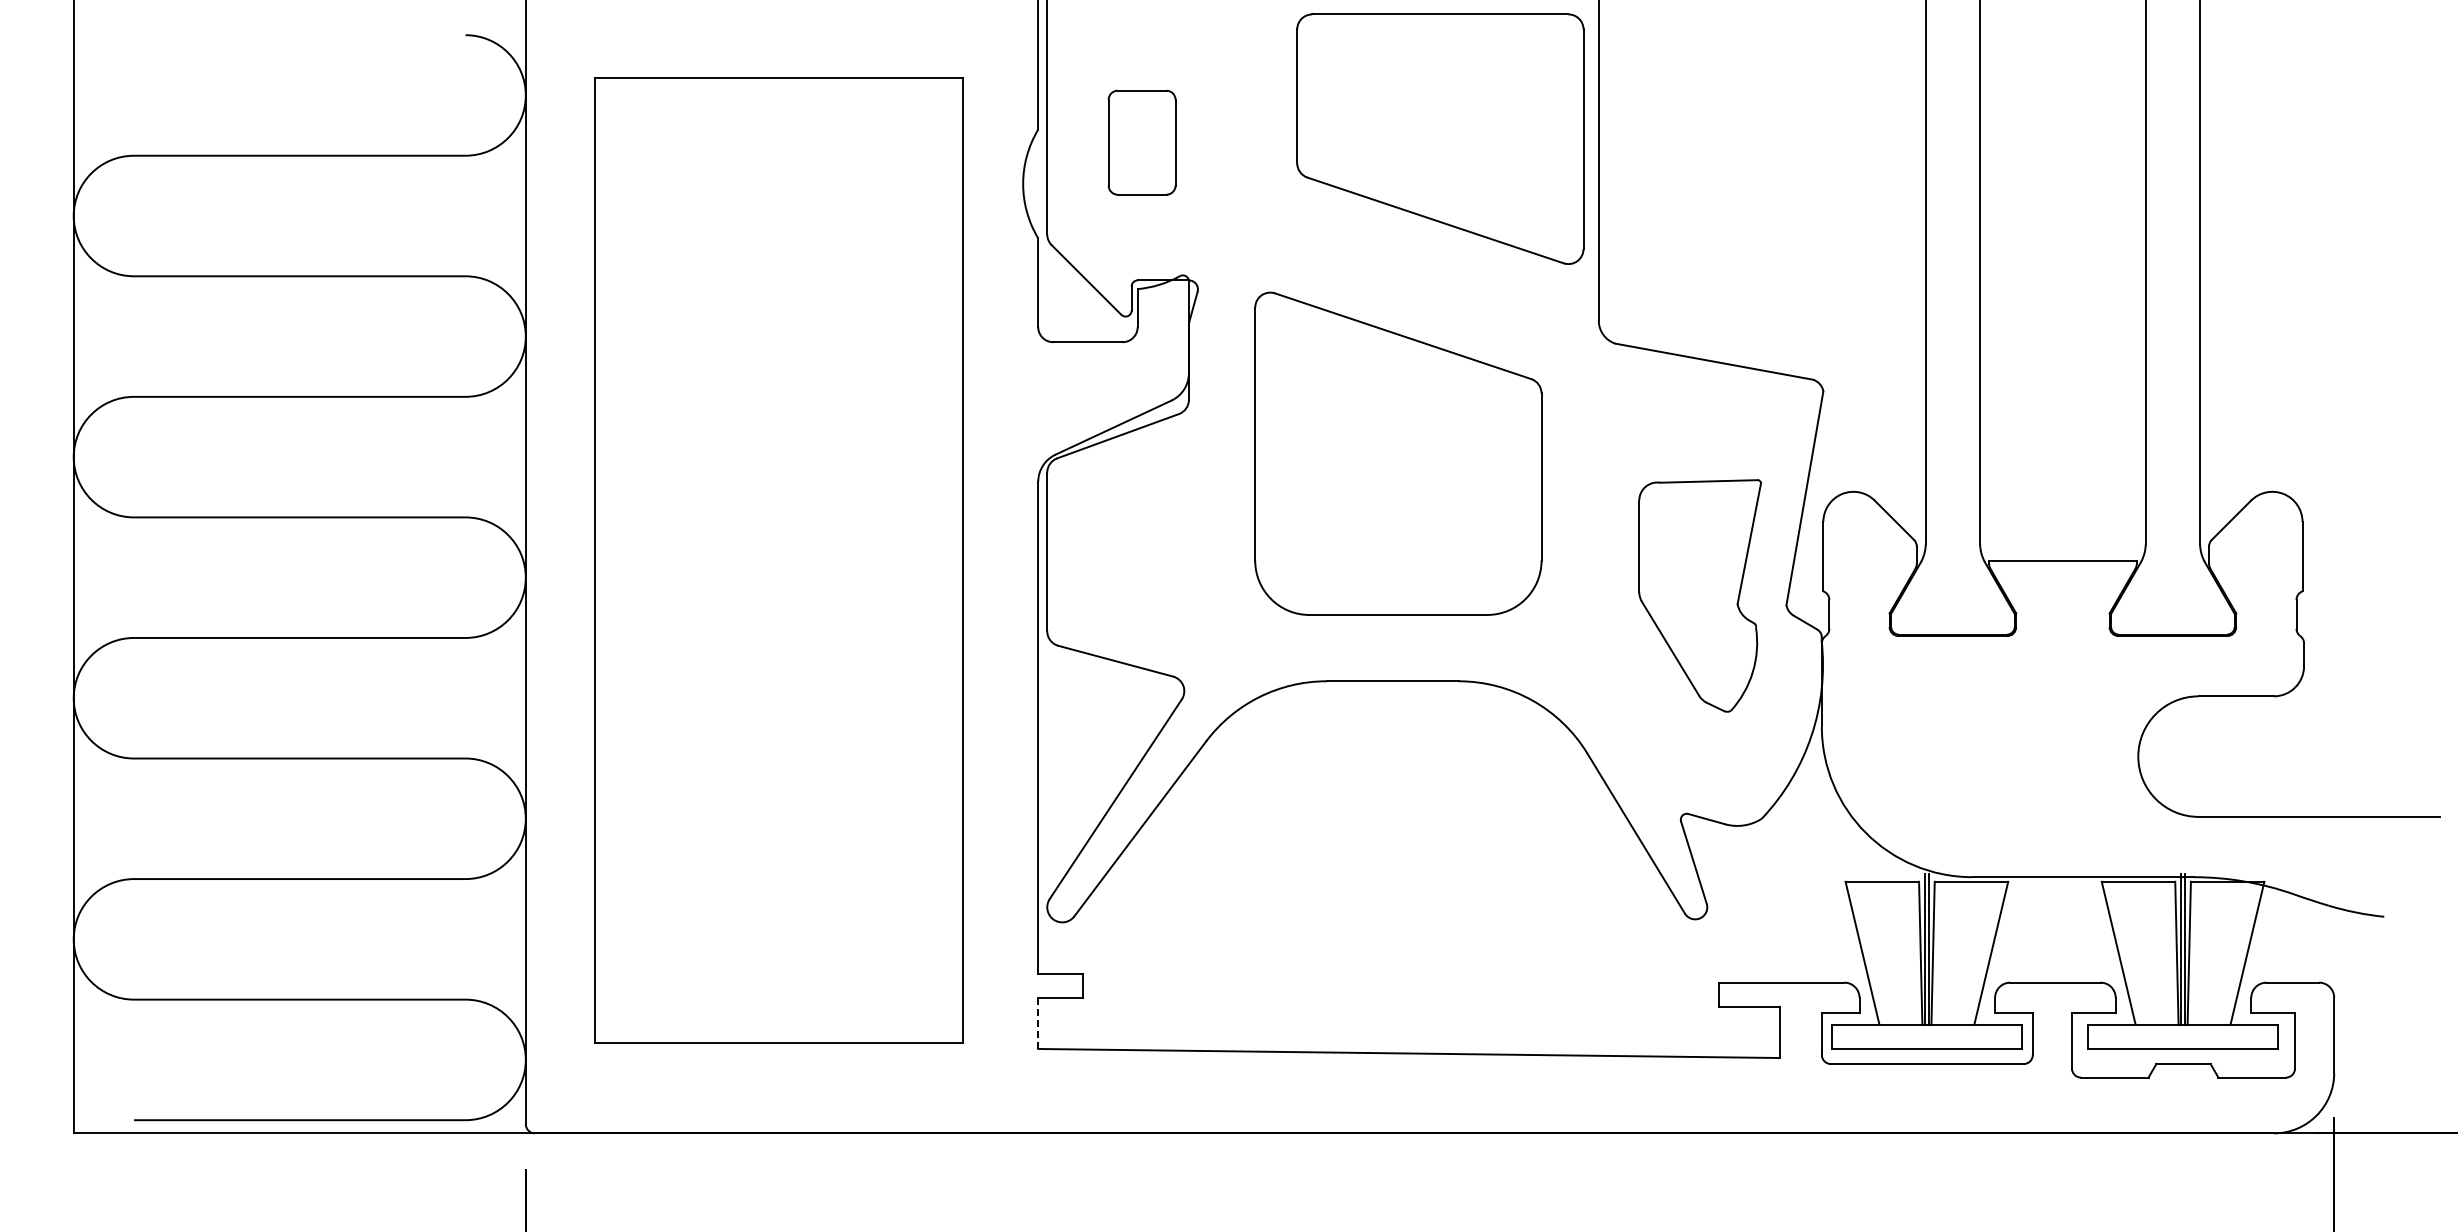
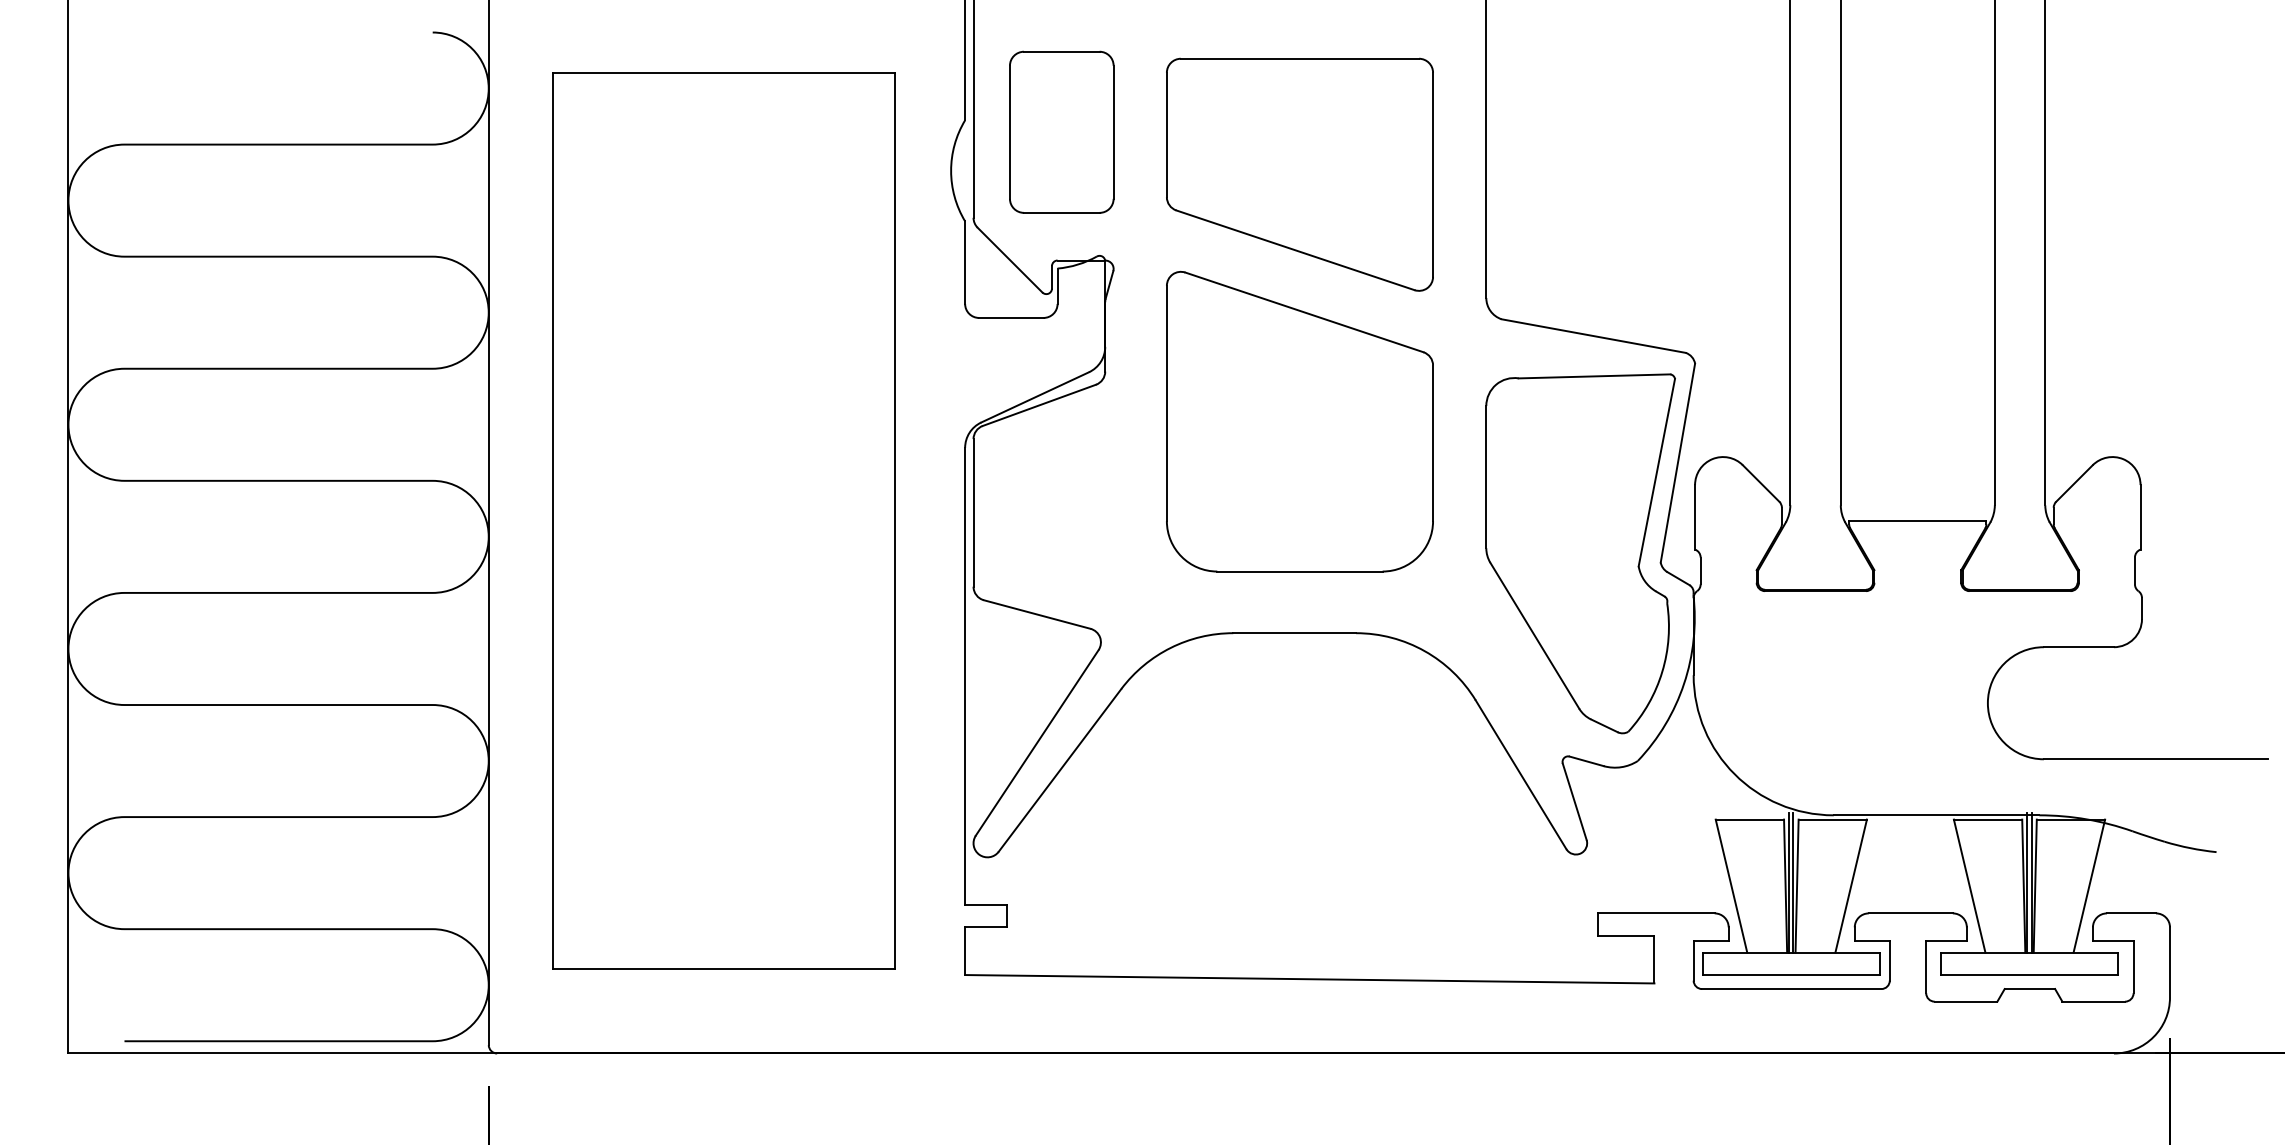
part: (1440, 138) -> (1300, 174), moved
part: (1141, 142) -> (1061, 132), size x1.67
part: (1699, 595) -> (1579, 553), size x1.67
line: (1038, 1023) -> (965, 951), dashed -> solid

